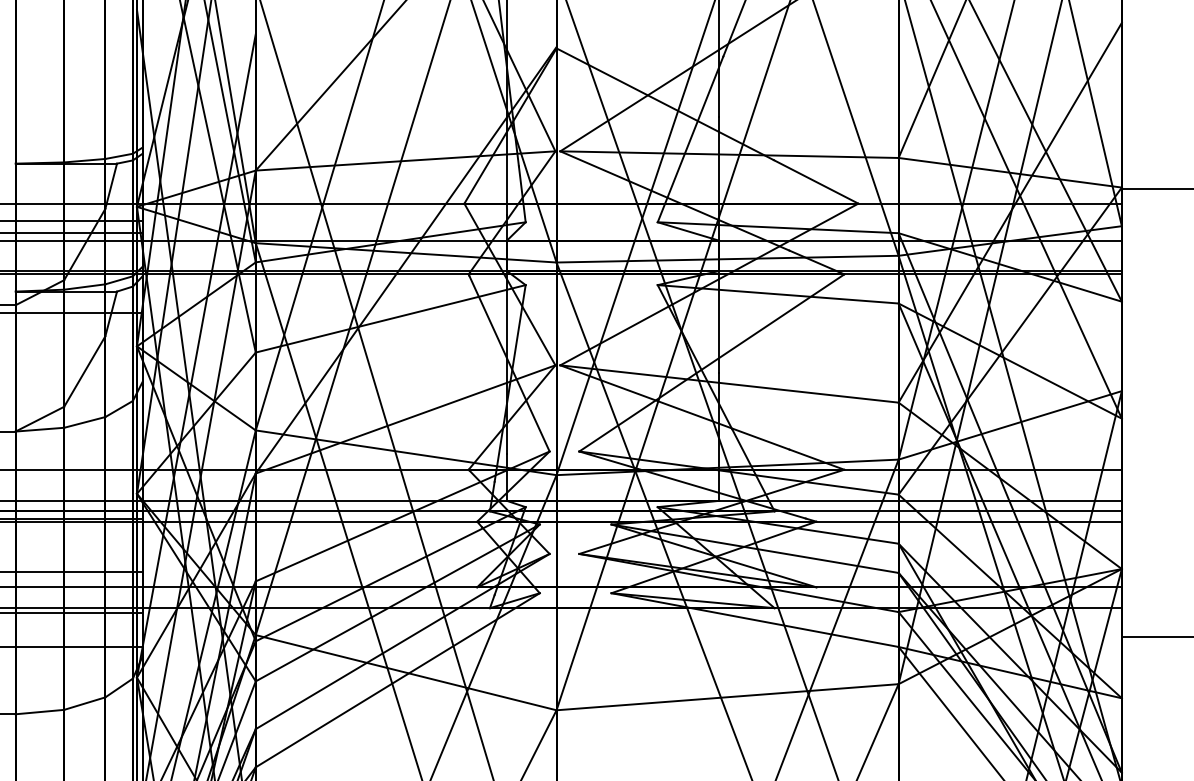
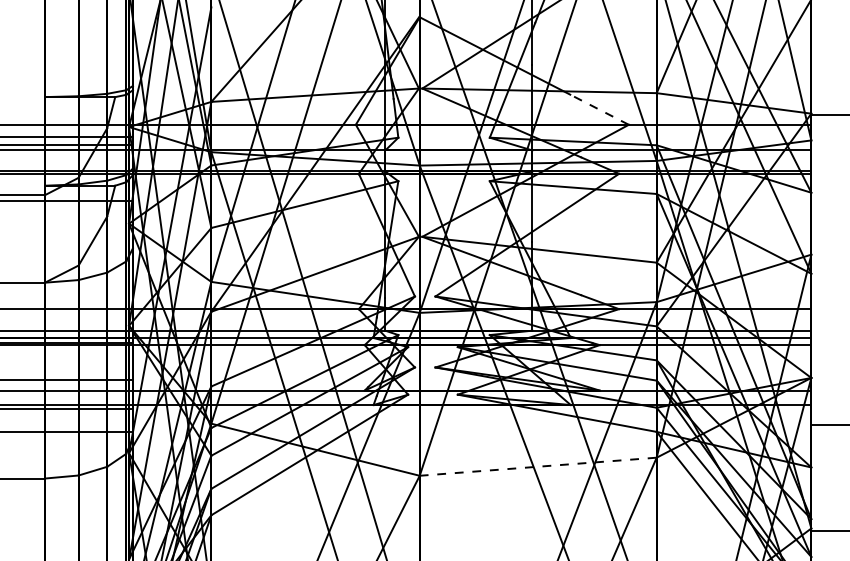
line: (816, 181) -> (599, 109), solid -> dashed
line: (727, 696) -> (538, 466), solid -> dashed

